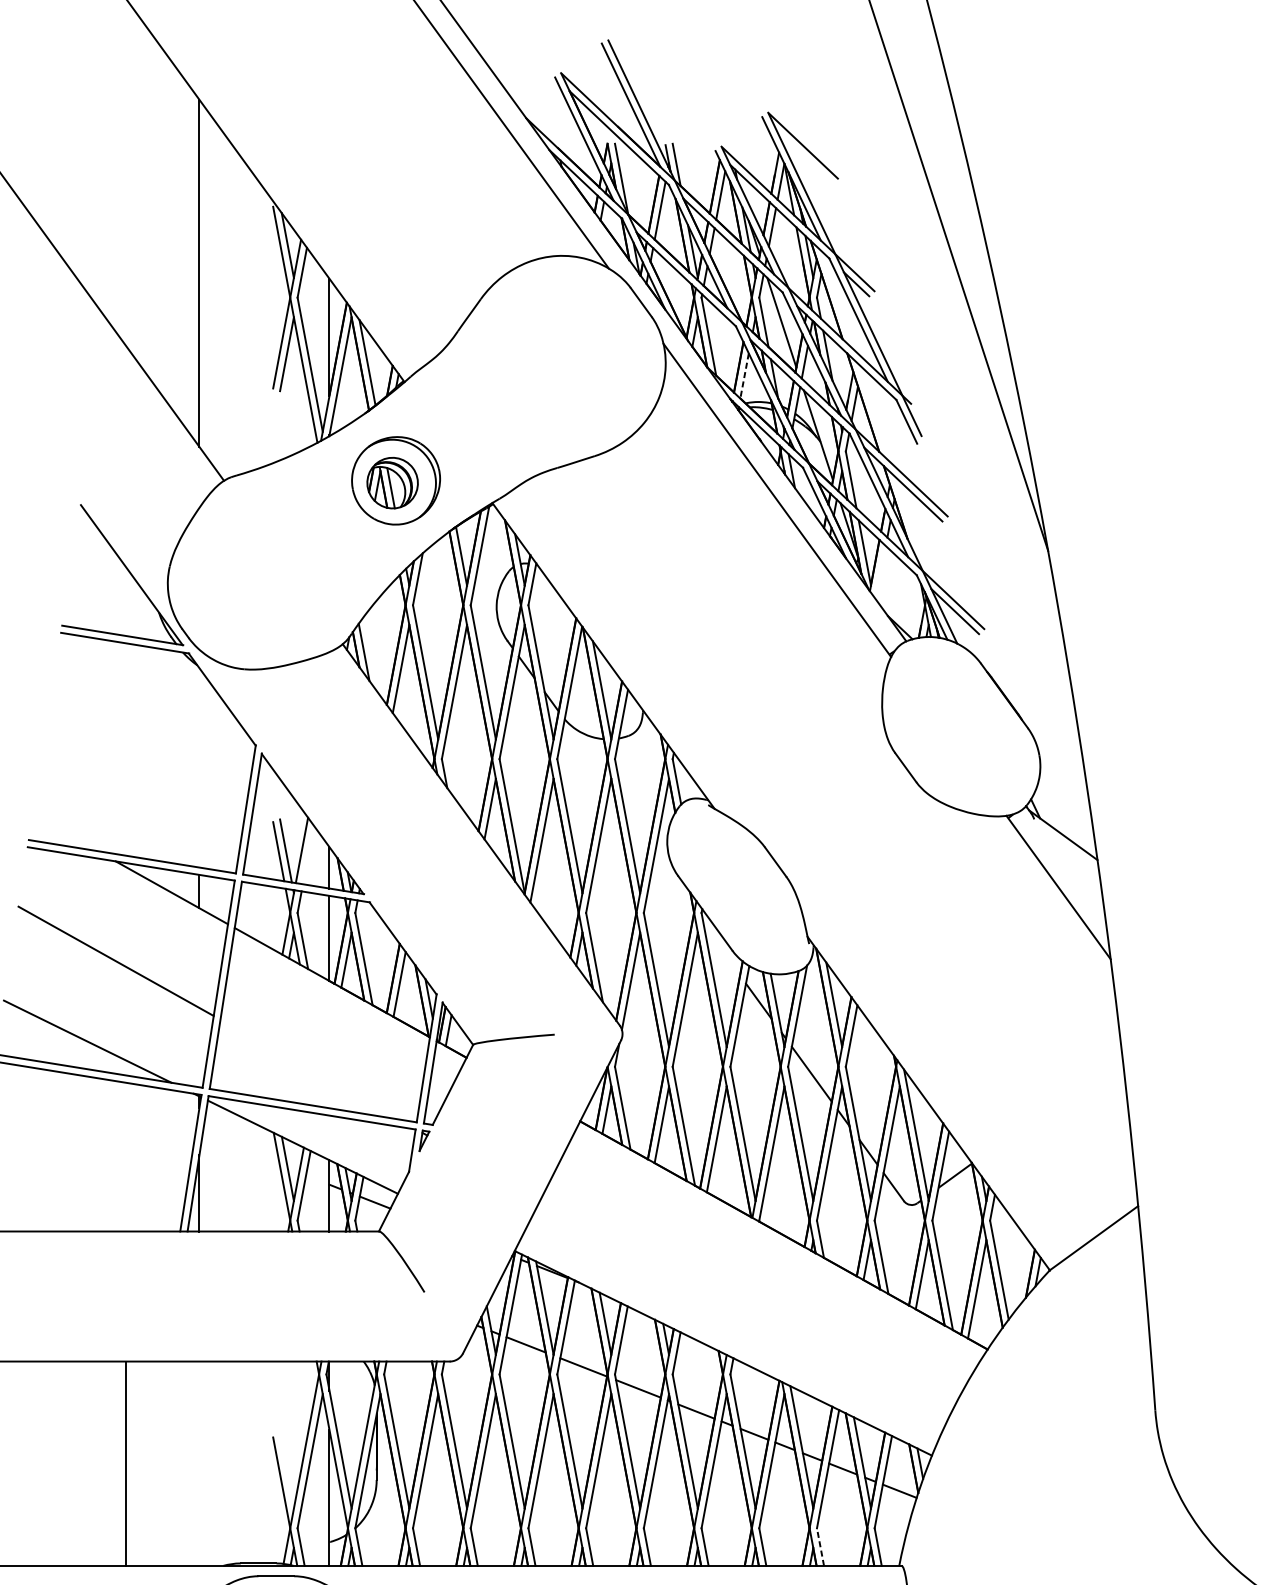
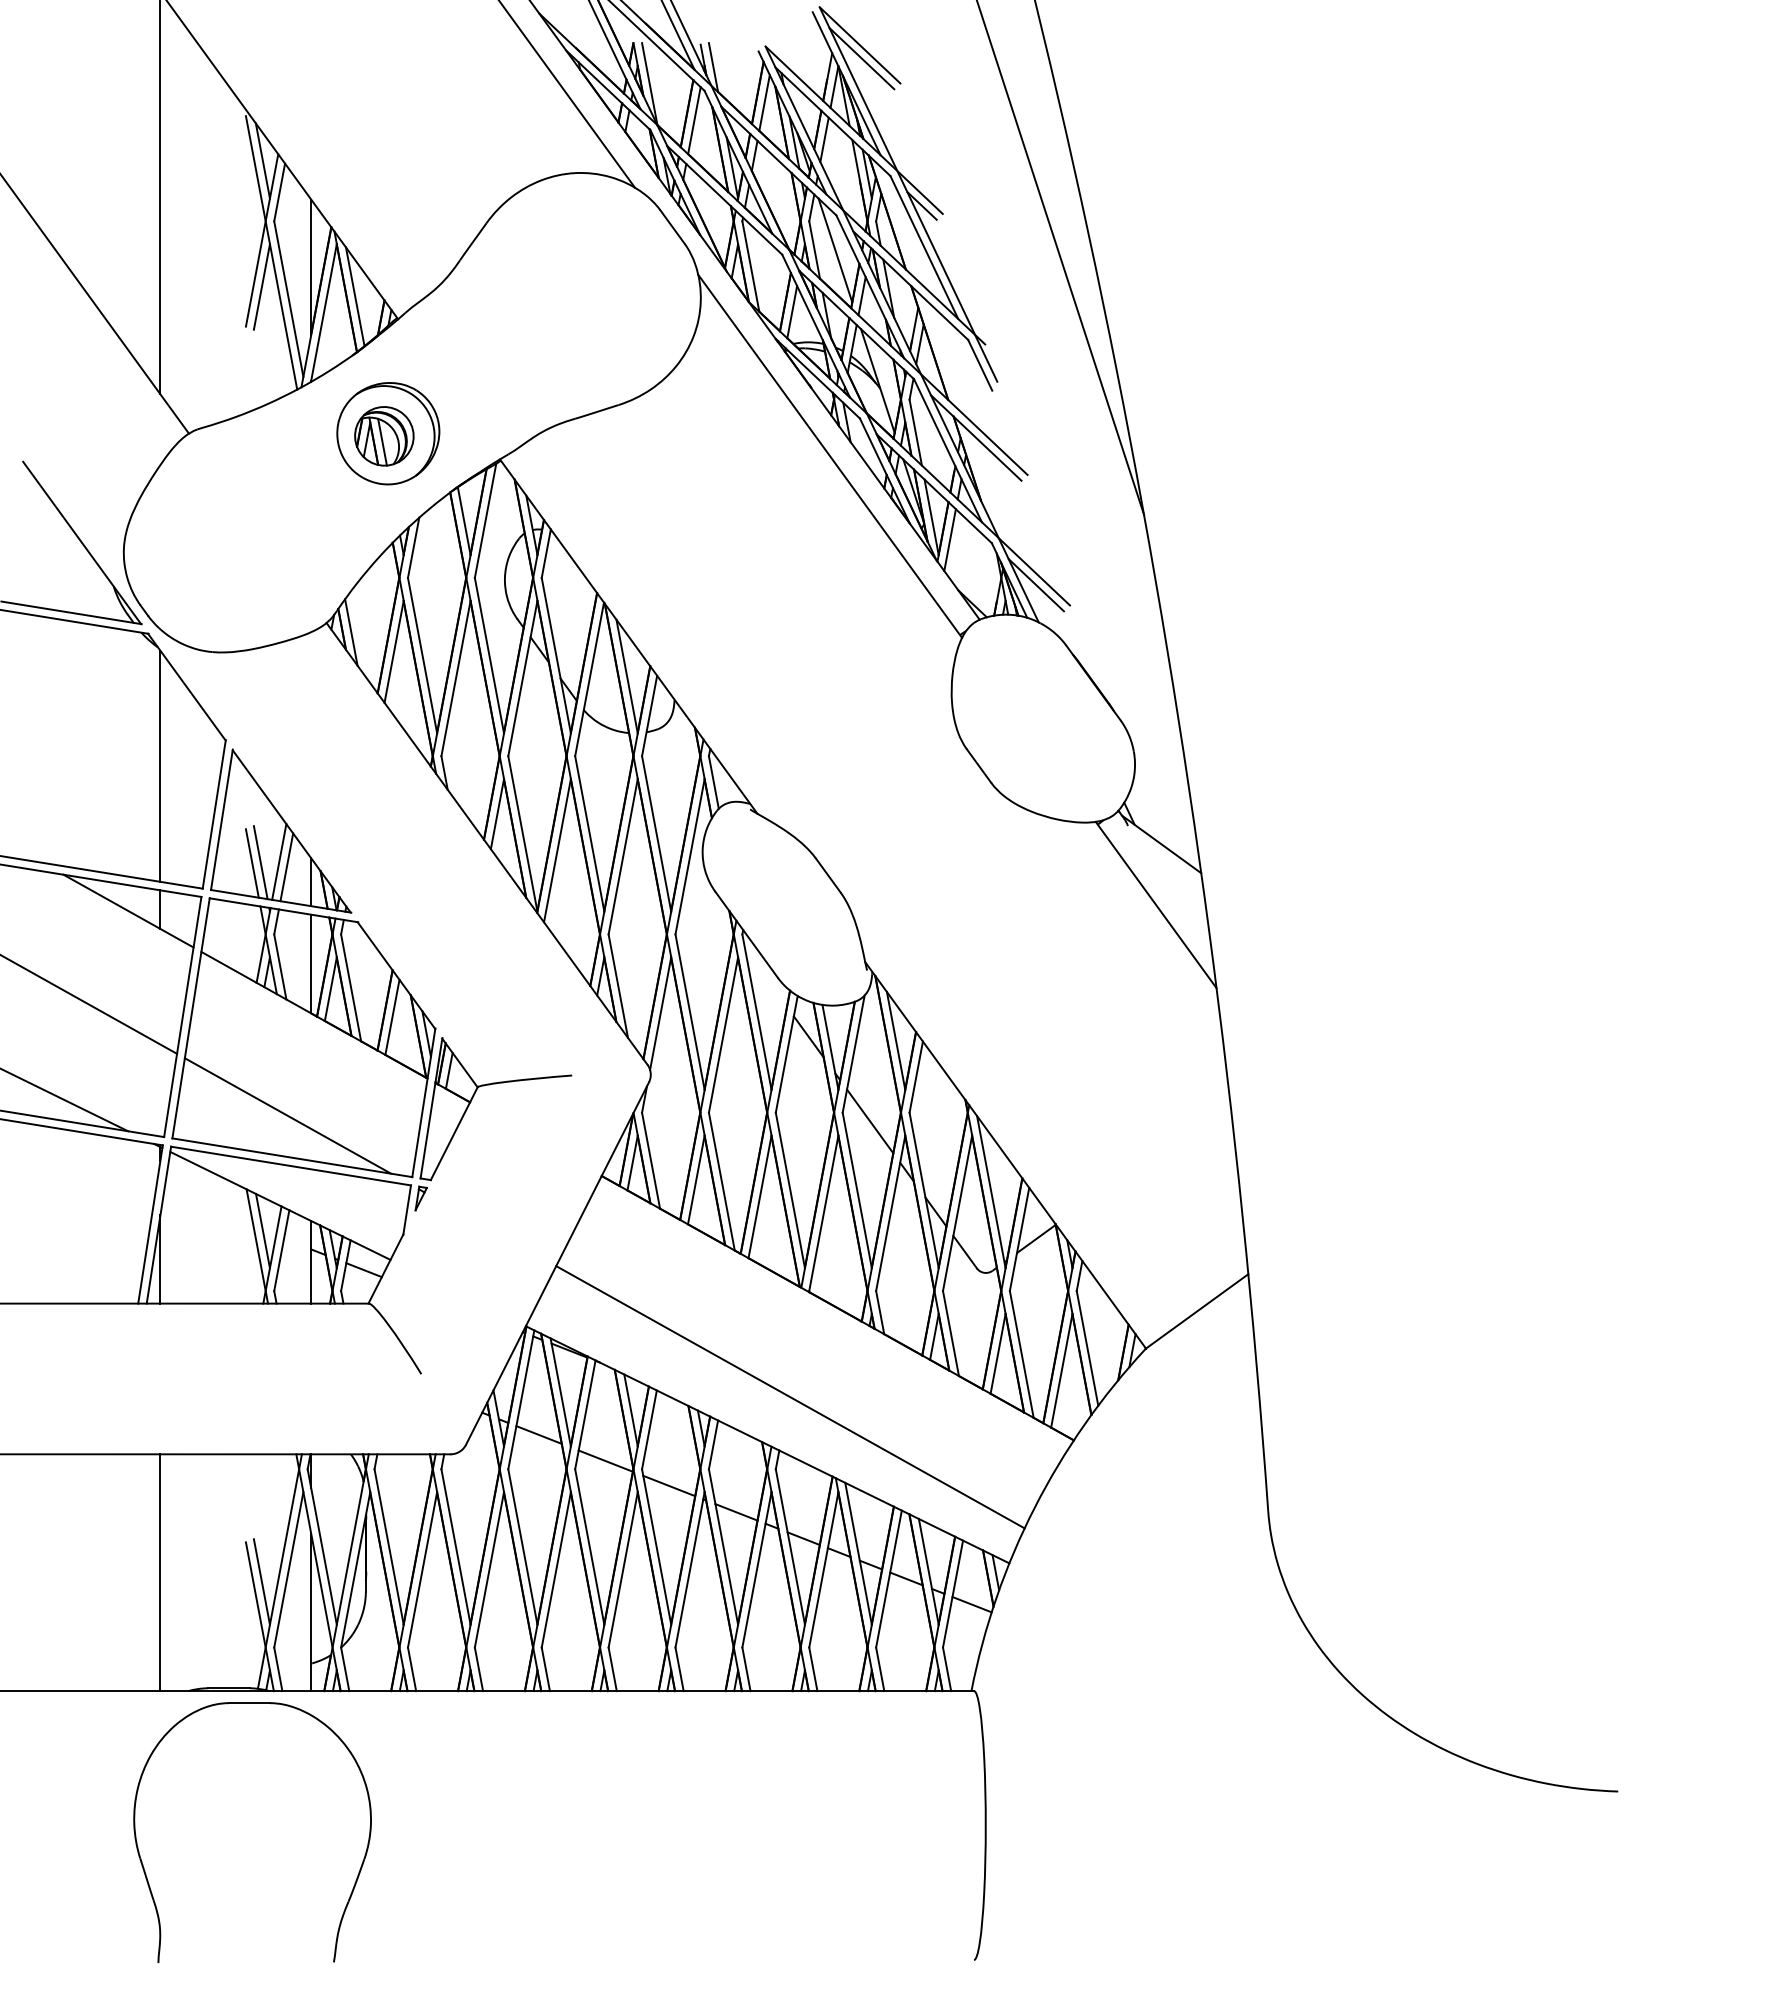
line: (804, 157) -> (861, 58), added
line: (744, 376) -> (792, 312), dashed -> solid
line: (880, 573) -> (949, 540), added
line: (199, 767) -> (160, 765), added
line: (308, 855) -> (286, 867), added
line: (309, 1069) -> (287, 1115), added
line: (743, 1312) -> (790, 1397), added
line: (126, 1463) -> (160, 1572), moved
line: (286, 1471) -> (261, 1581), added
line: (820, 1546) -> (880, 1668), dashed -> solid

